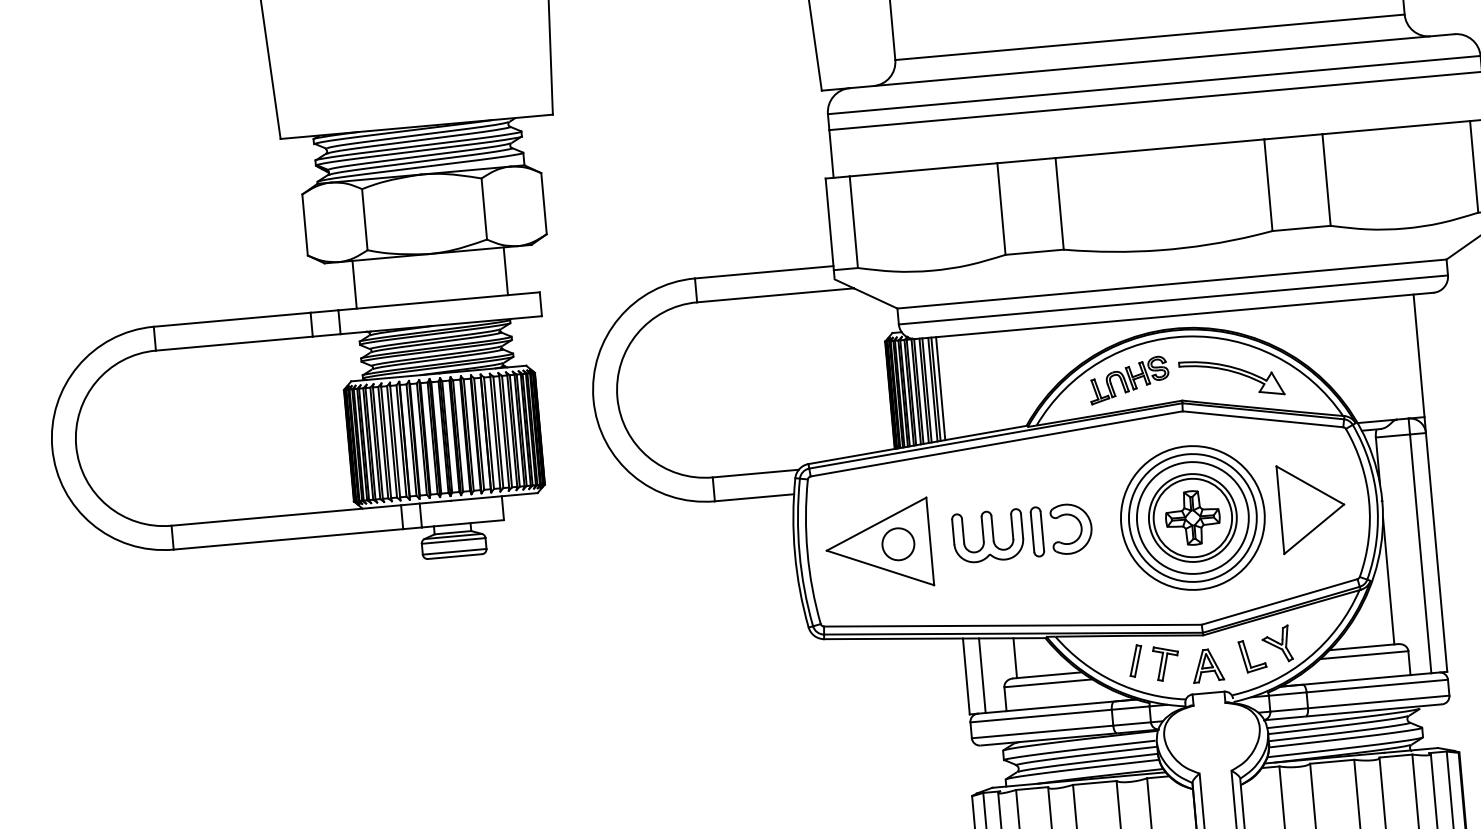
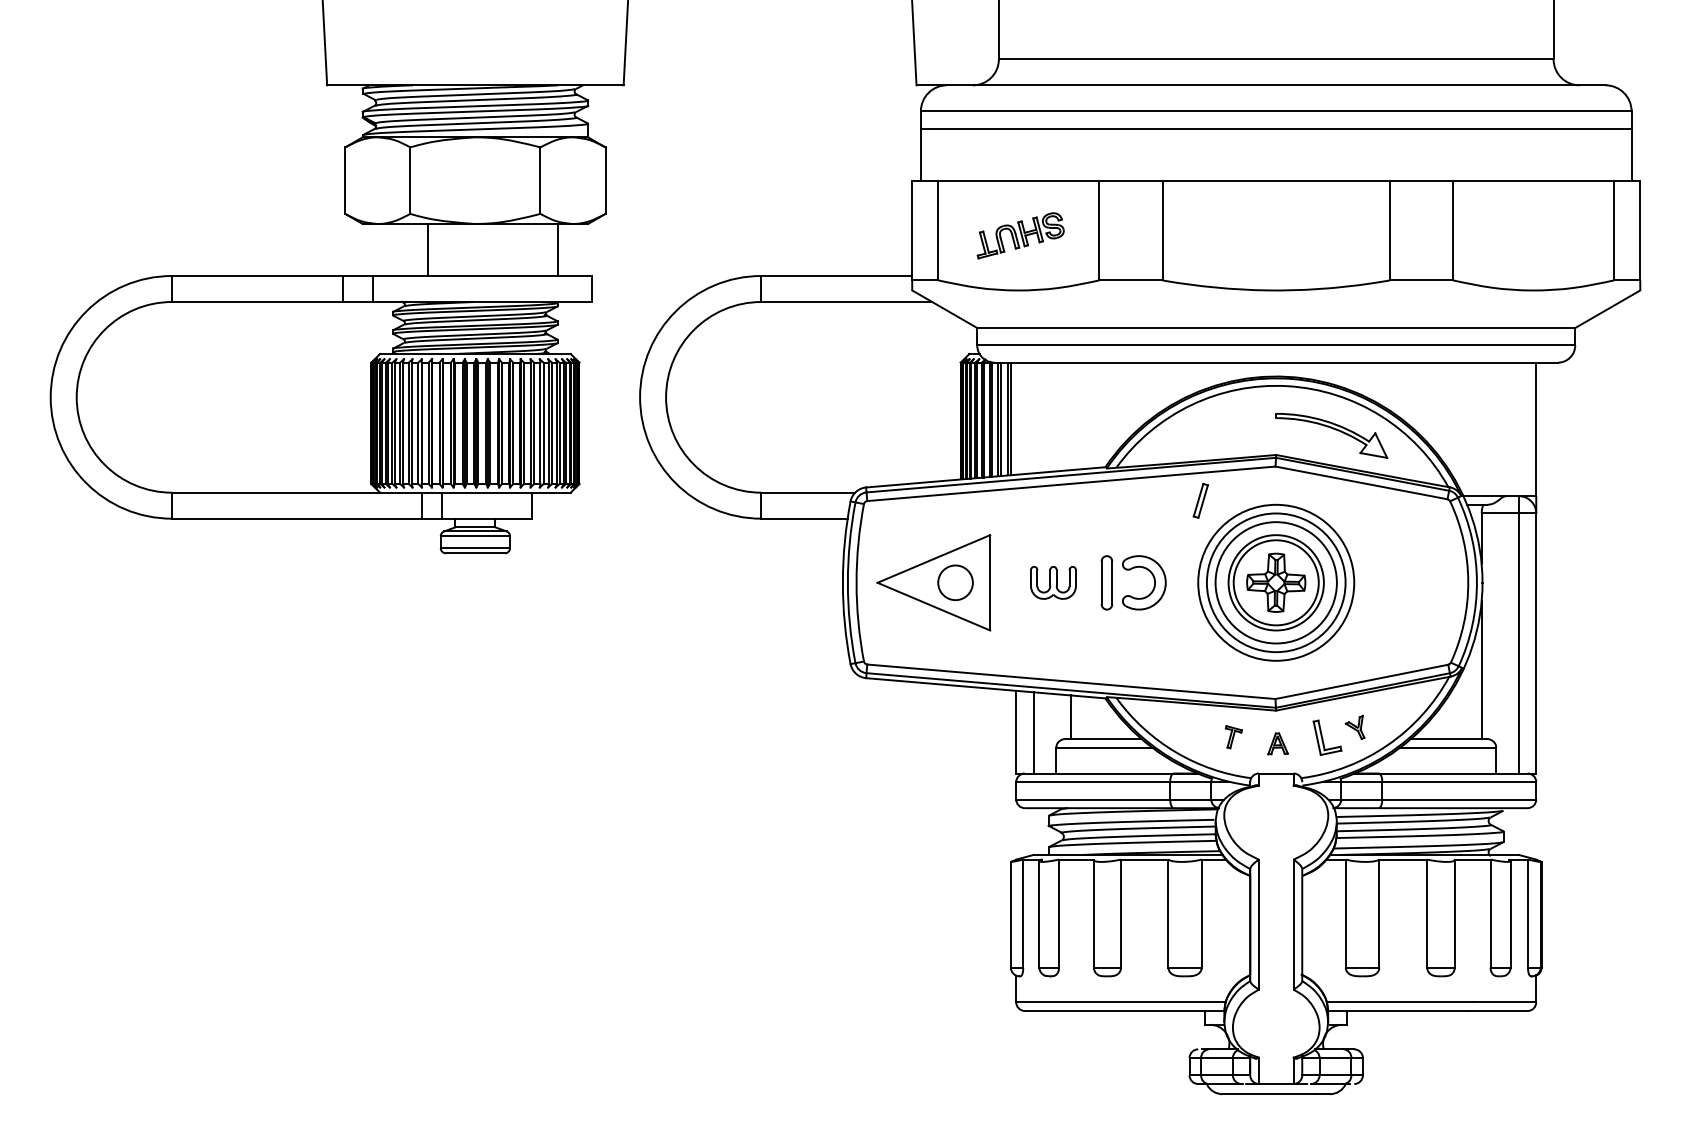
line: (355, 285) -> (428, 250), moved
part: (1128, 379) -> (1020, 235), moved
line: (940, 388) -> (1016, 418), removed
part: (1311, 507) -> (1405, 582), removed
part: (988, 535) -> (1053, 582), size x0.6
part: (1276, 644) -> (1354, 727), size x0.6
part: (1135, 660) -> (1200, 500), moved
part: (1166, 662) -> (1233, 736), size x0.6
part: (1207, 665) -> (1277, 743), size x0.6

